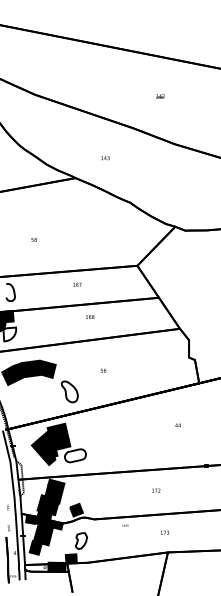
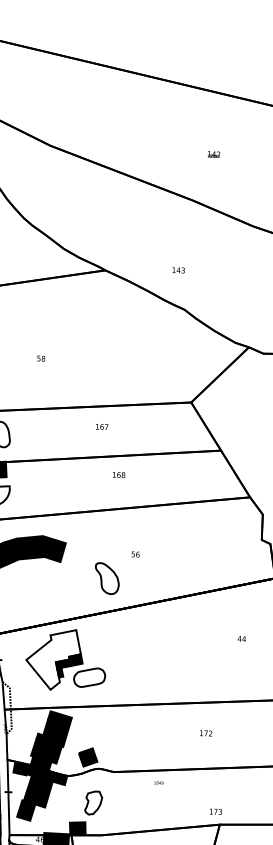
text: (160, 96) -> (214, 154), moved
text: (105, 158) -> (178, 270), moved
part: (69, 391) -> (106, 578), moved
fill: (49, 444) -> (52, 659), removed
text: (165, 532) -> (216, 811), moved

